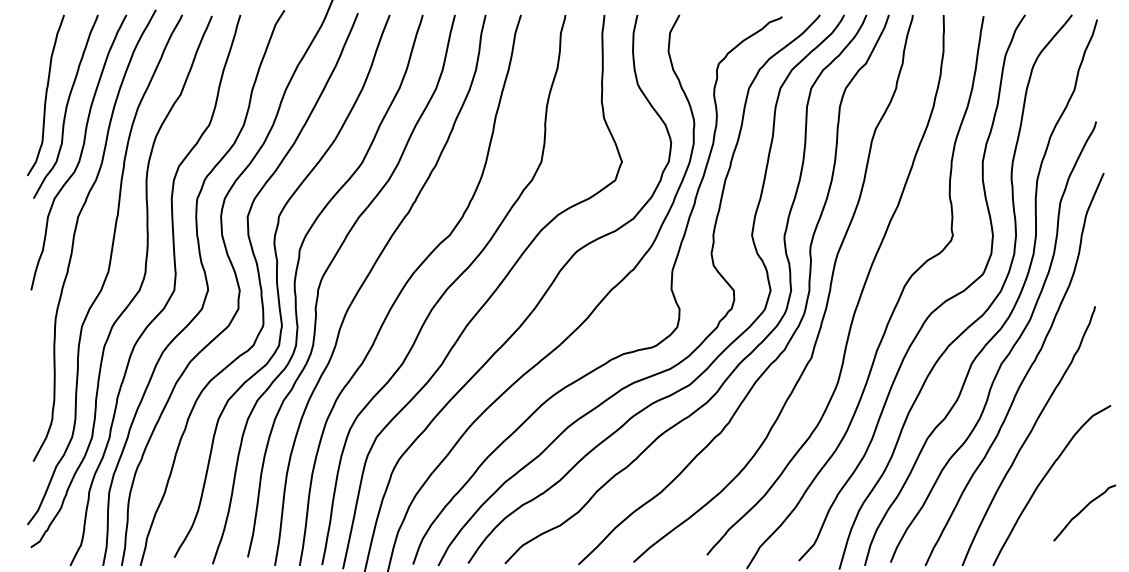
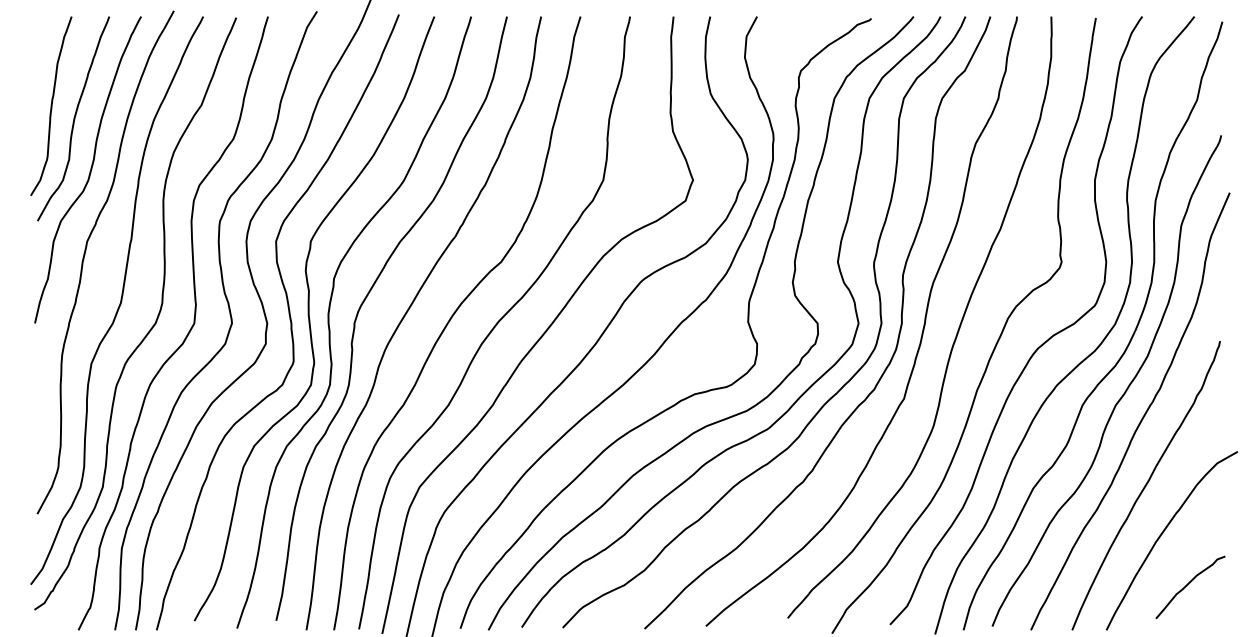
curve: (1082, 511) -> (1188, 585), moved

